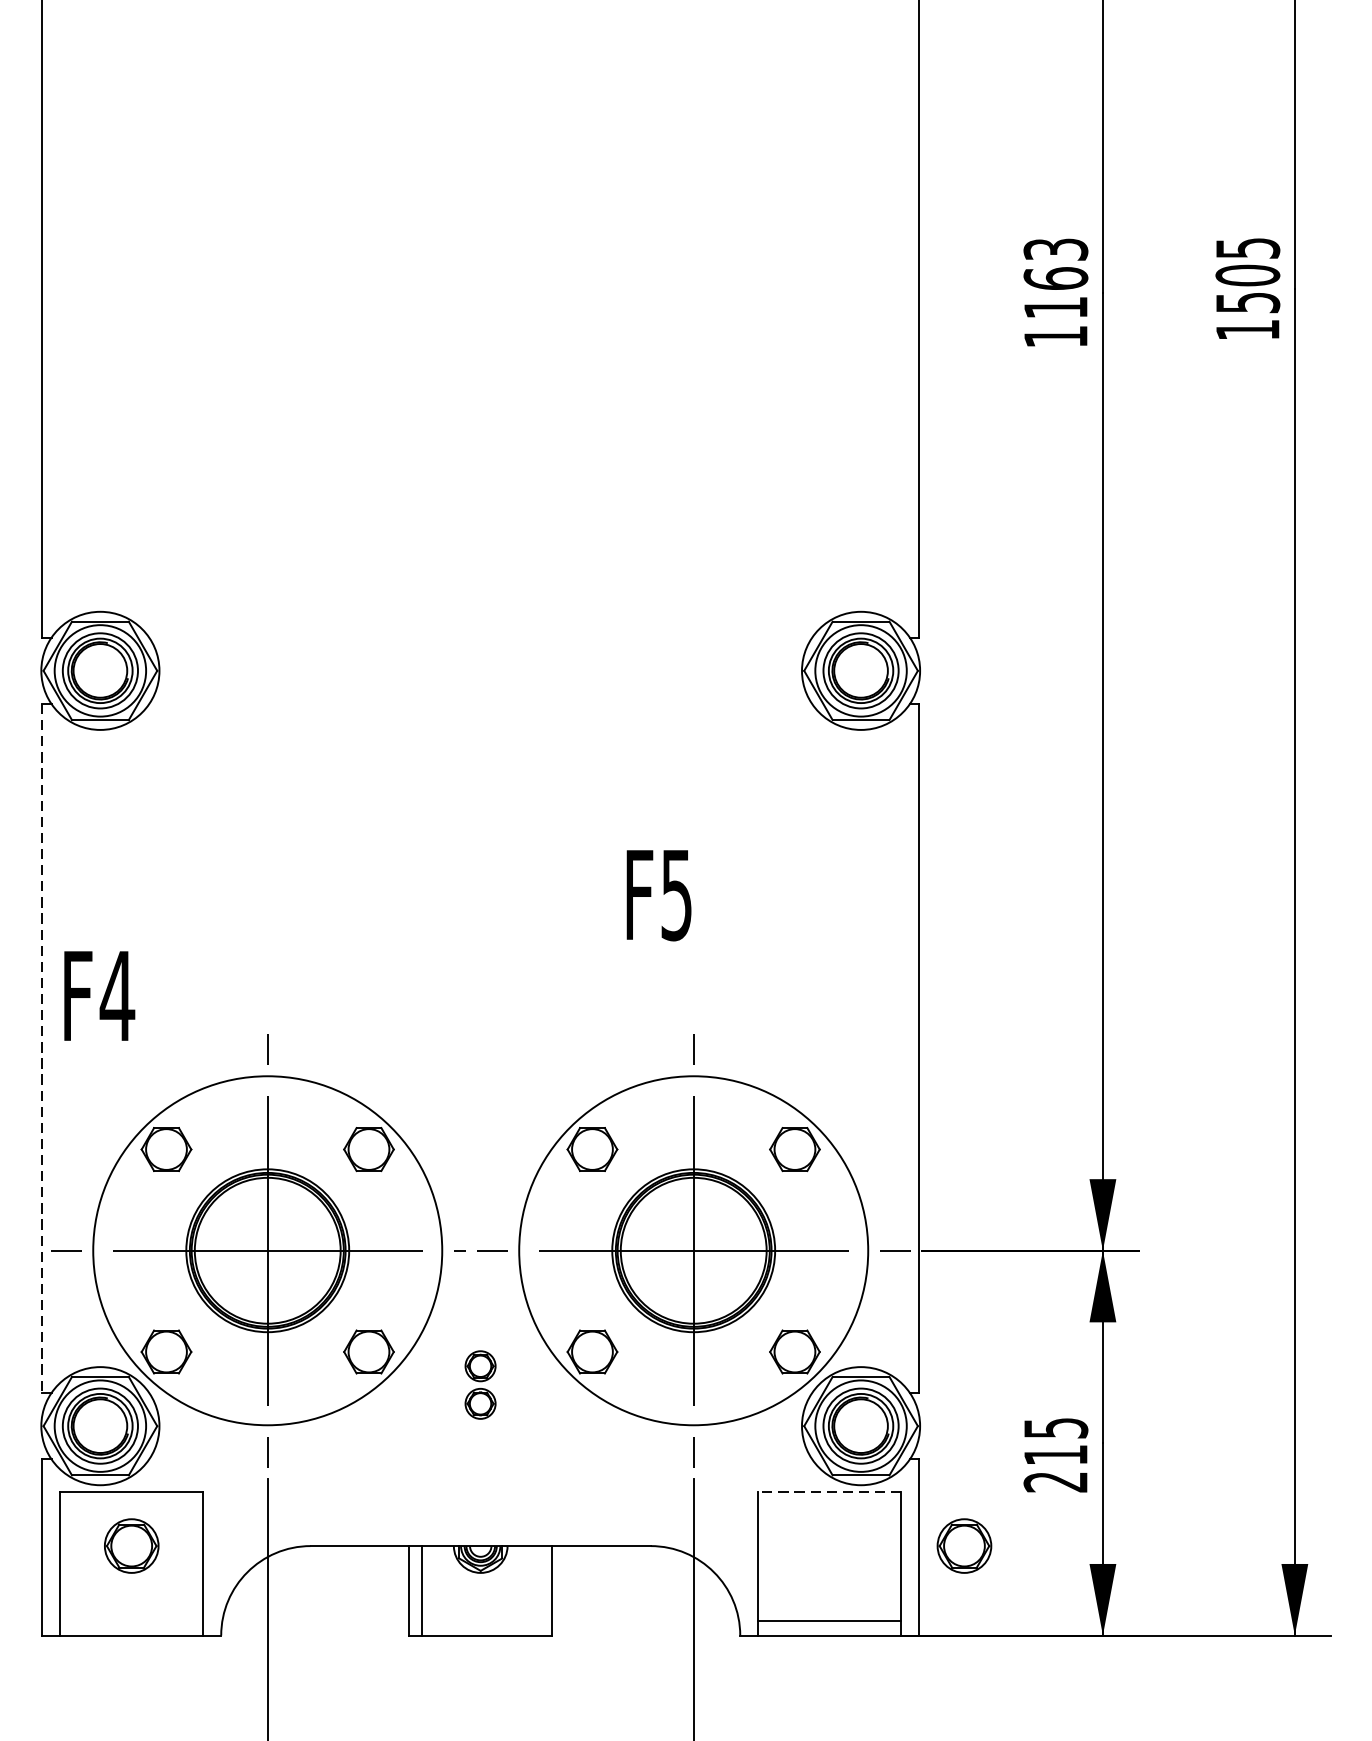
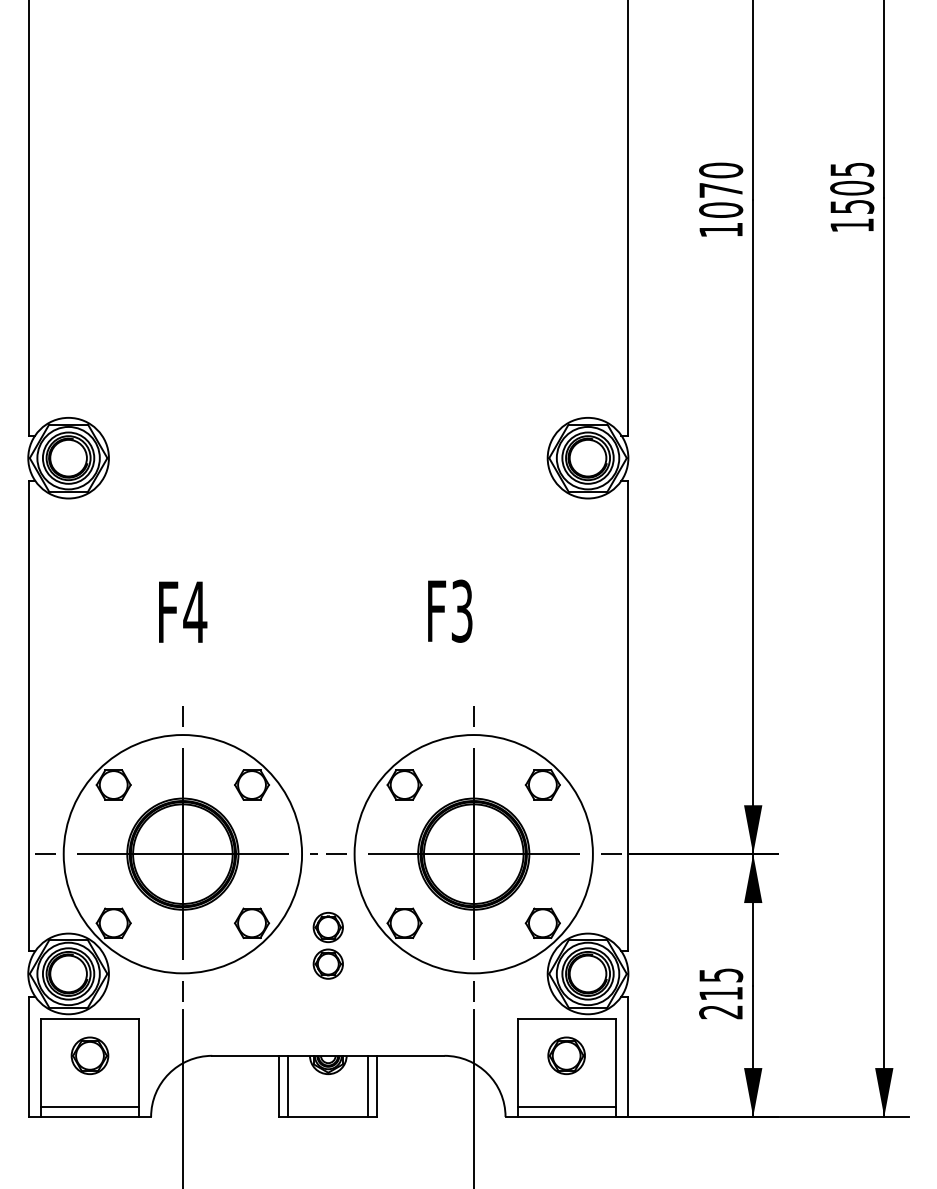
text: (1056, 277) -> (721, 189), 1163 -> 1070
text: (677, 893) -> (462, 610), F5 -> F3
text: (100, 994) -> (183, 611), moved
line: (41, 1049) -> (28, 716), dashed -> solid
part: (479, 1384) -> (327, 945), size x1.43
line: (829, 1492) -> (566, 1019), dashed -> solid
part: (964, 1545) -> (566, 1055), moved
line: (539, 1589) -> (368, 1085), added
line: (130, 1621) -> (89, 1107), added

